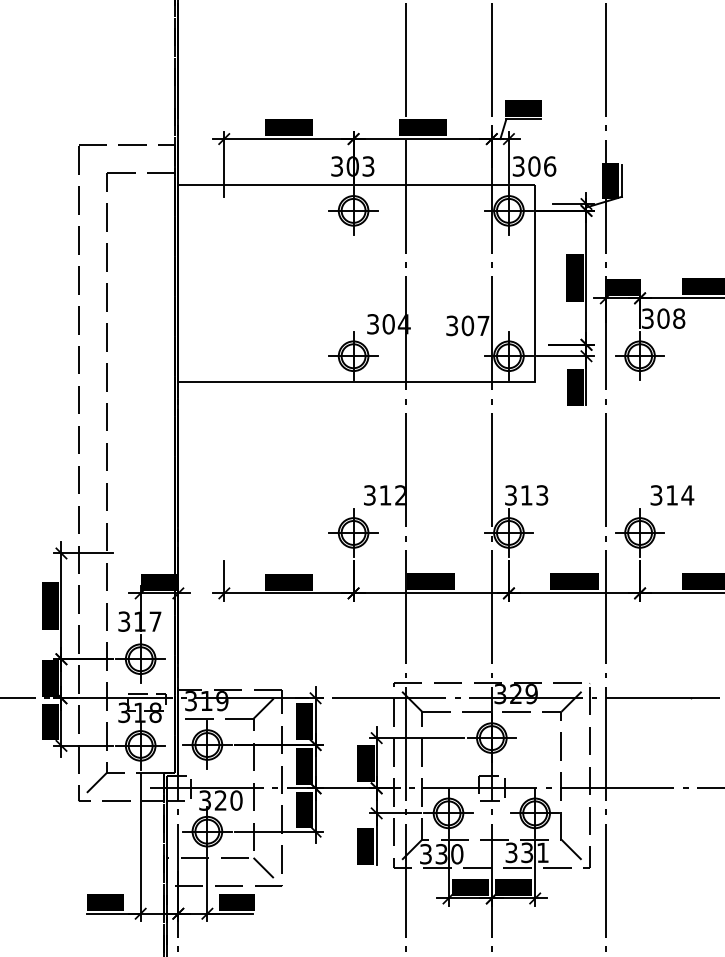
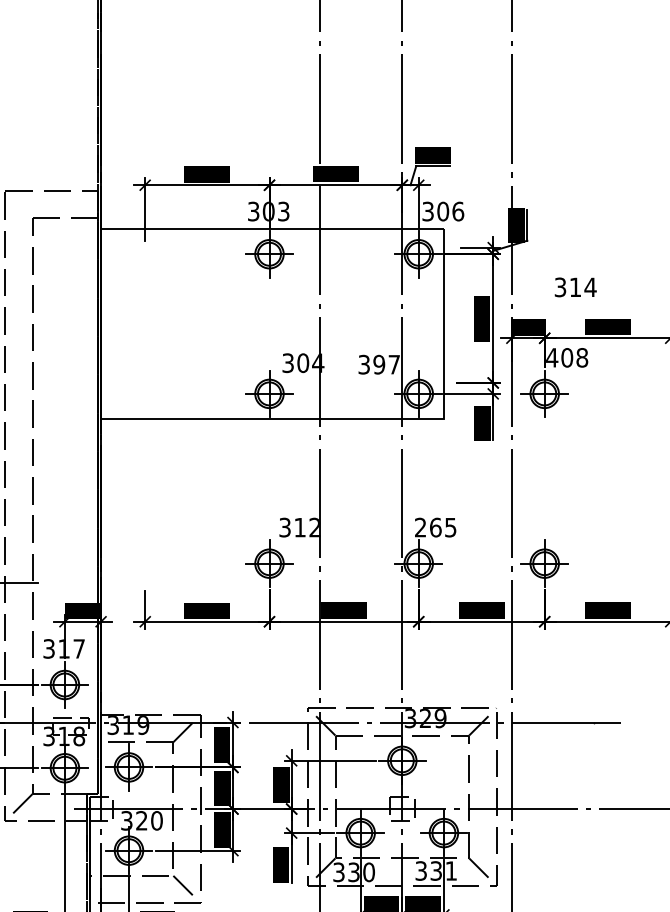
text: (647, 318) -> (551, 357), 308 -> 408
text: (467, 325) -> (378, 364), 307 -> 397
text: (526, 495) -> (435, 527), 313 -> 265
text: (672, 495) -> (575, 287), moved

